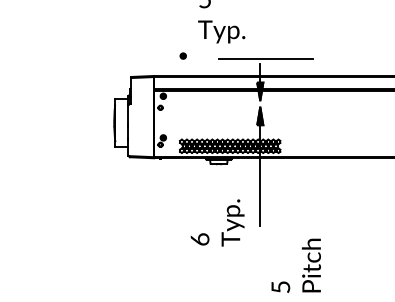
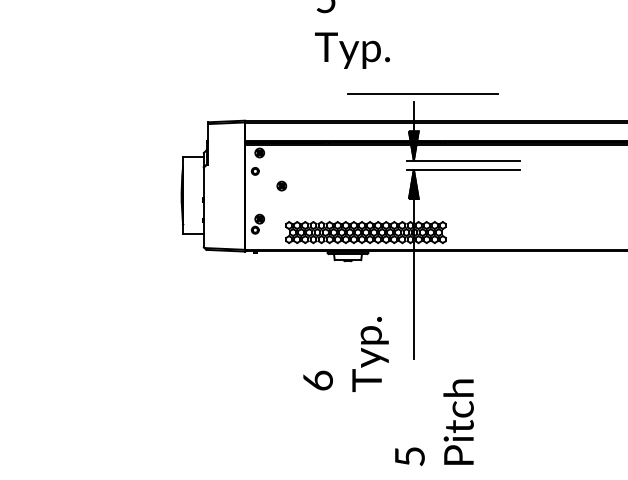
part: (182, 55) -> (280, 185), moved
line: (290, 101) -> (461, 161), added
line: (290, 106) -> (461, 169), added
text: (295, 265) -> (433, 422), moved

